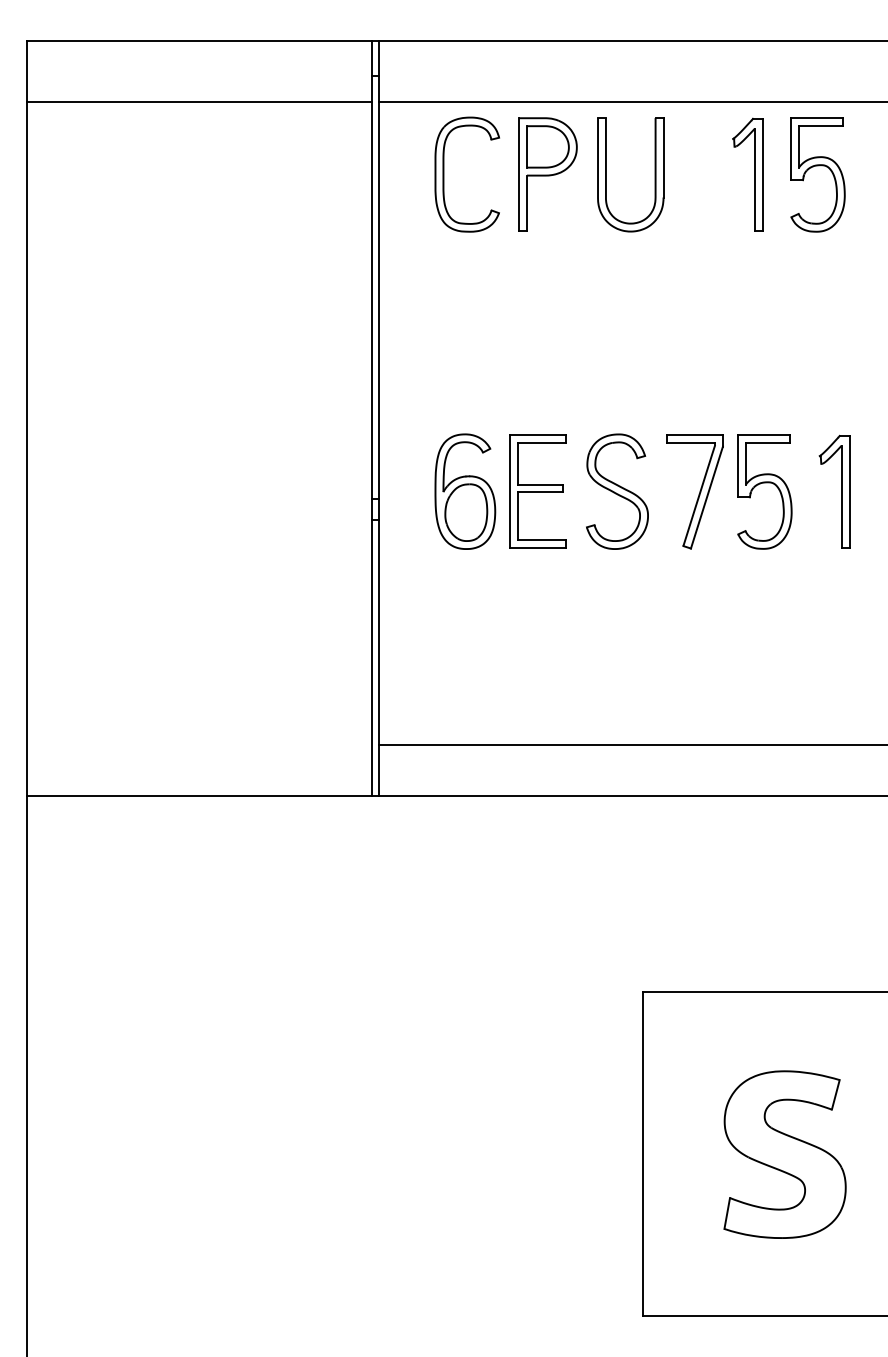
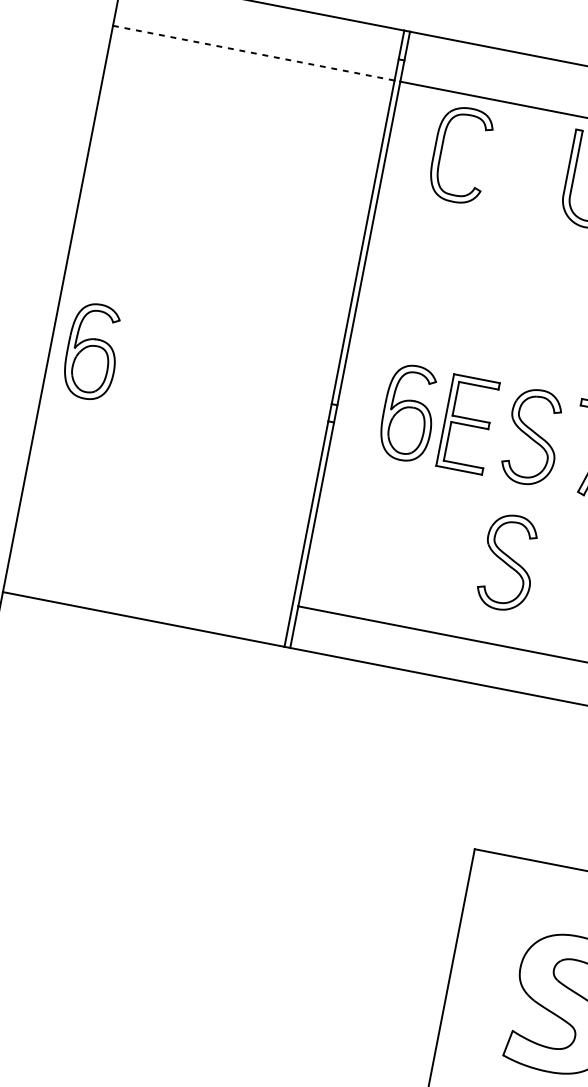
line: (199, 101) -> (253, 52), solid -> dashed
part: (547, 174) -> (526, 167), removed
part: (77, 491) -> (92, 351), added
part: (617, 645) -> (508, 562), added

